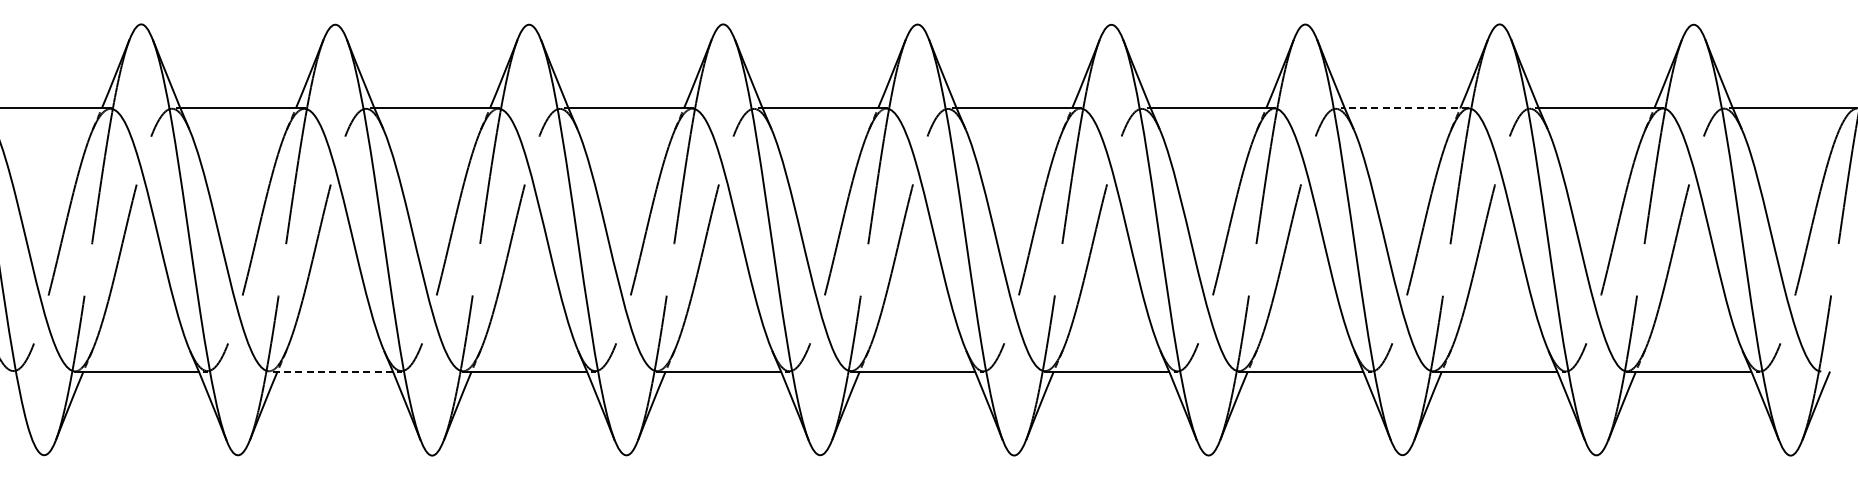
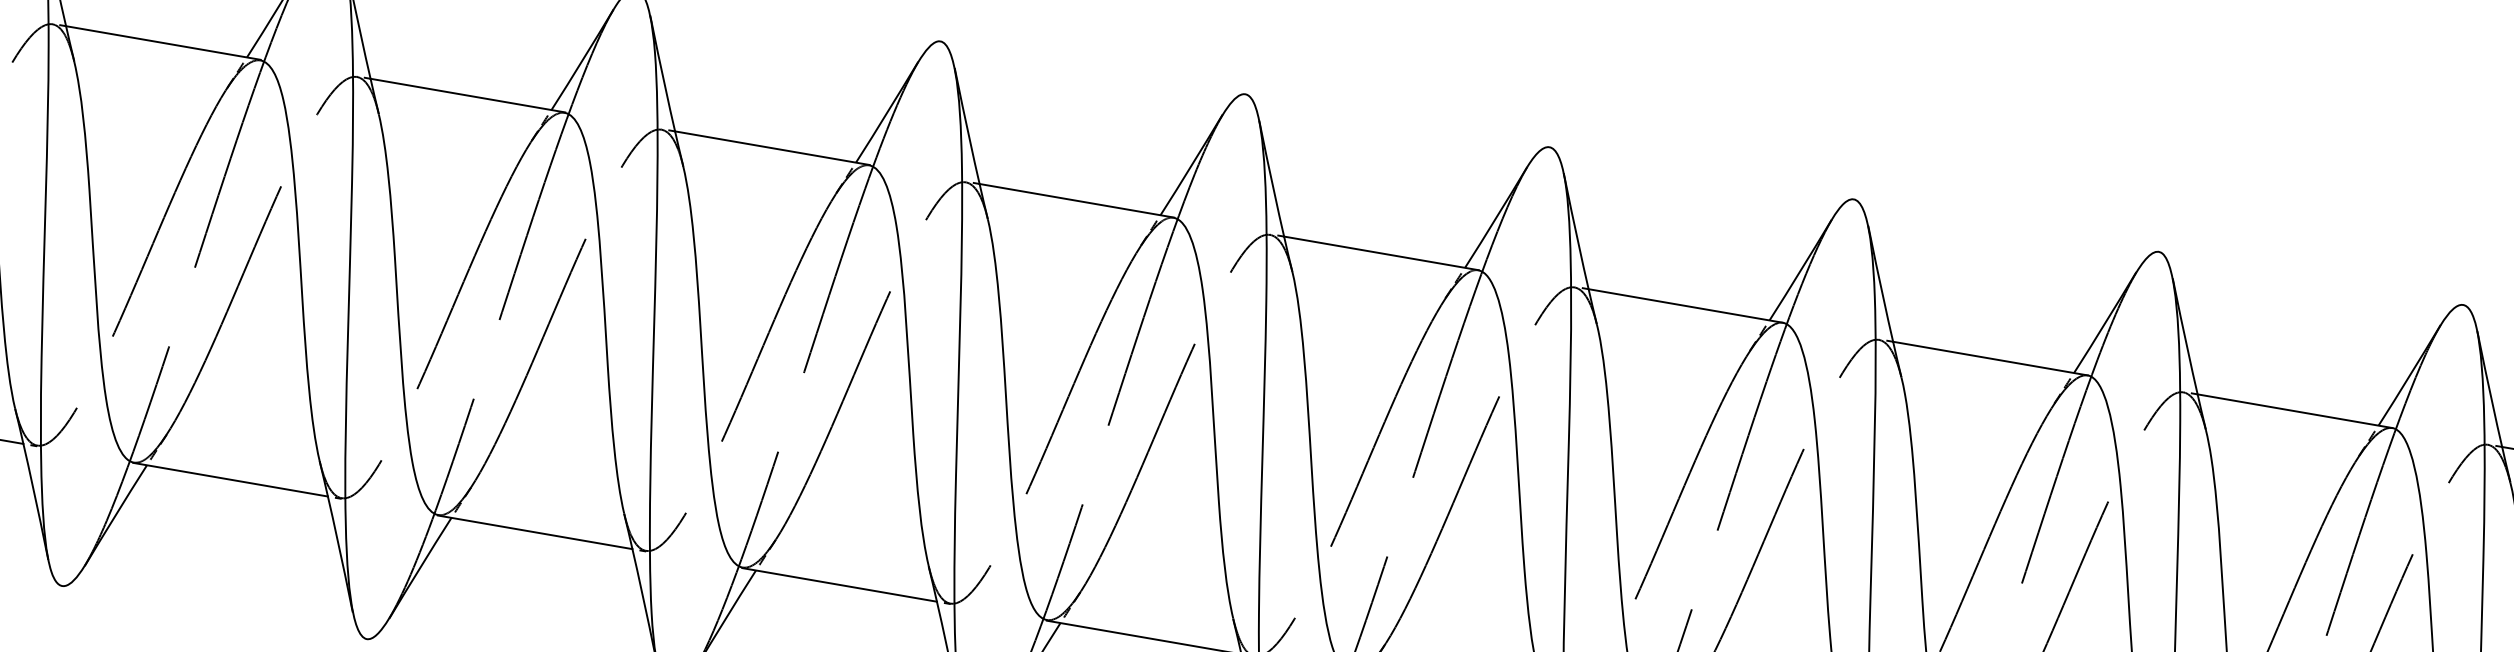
line: (1406, 108) -> (1989, 358), dashed -> solid
line: (330, 371) -> (230, 479), dashed -> solid

